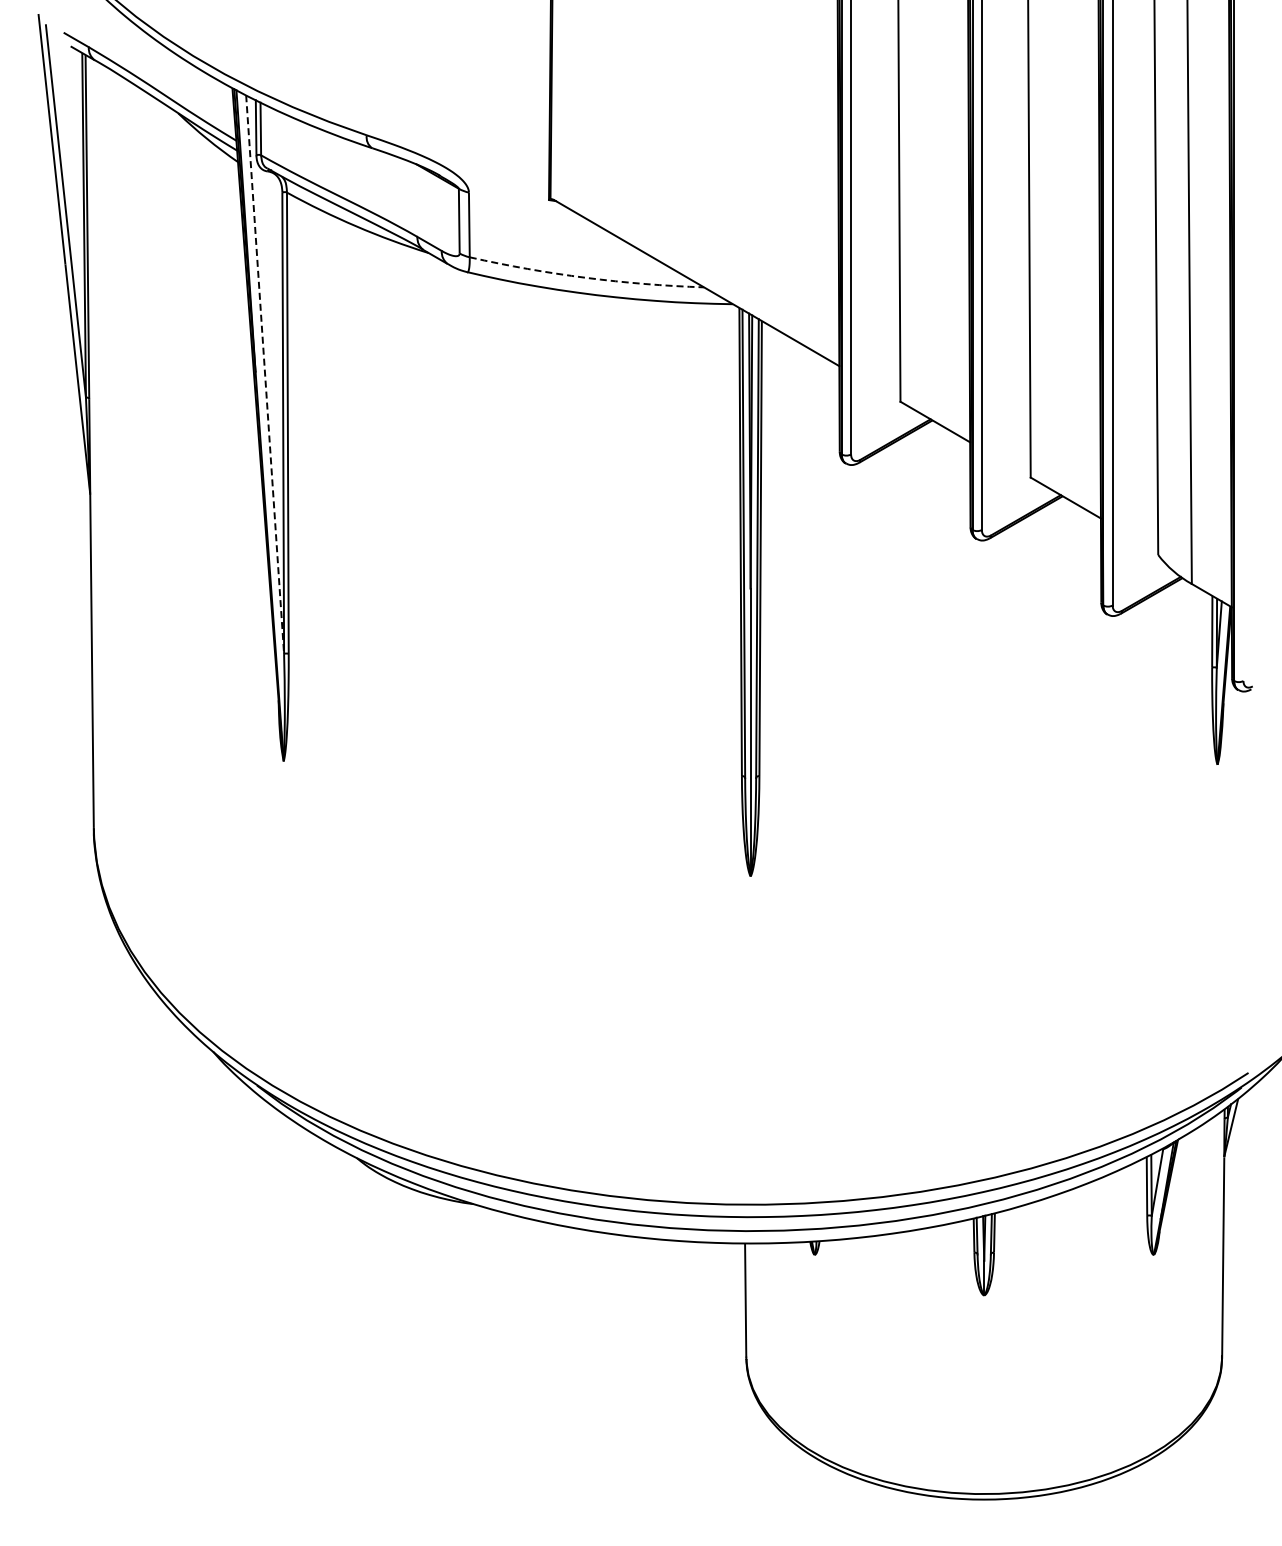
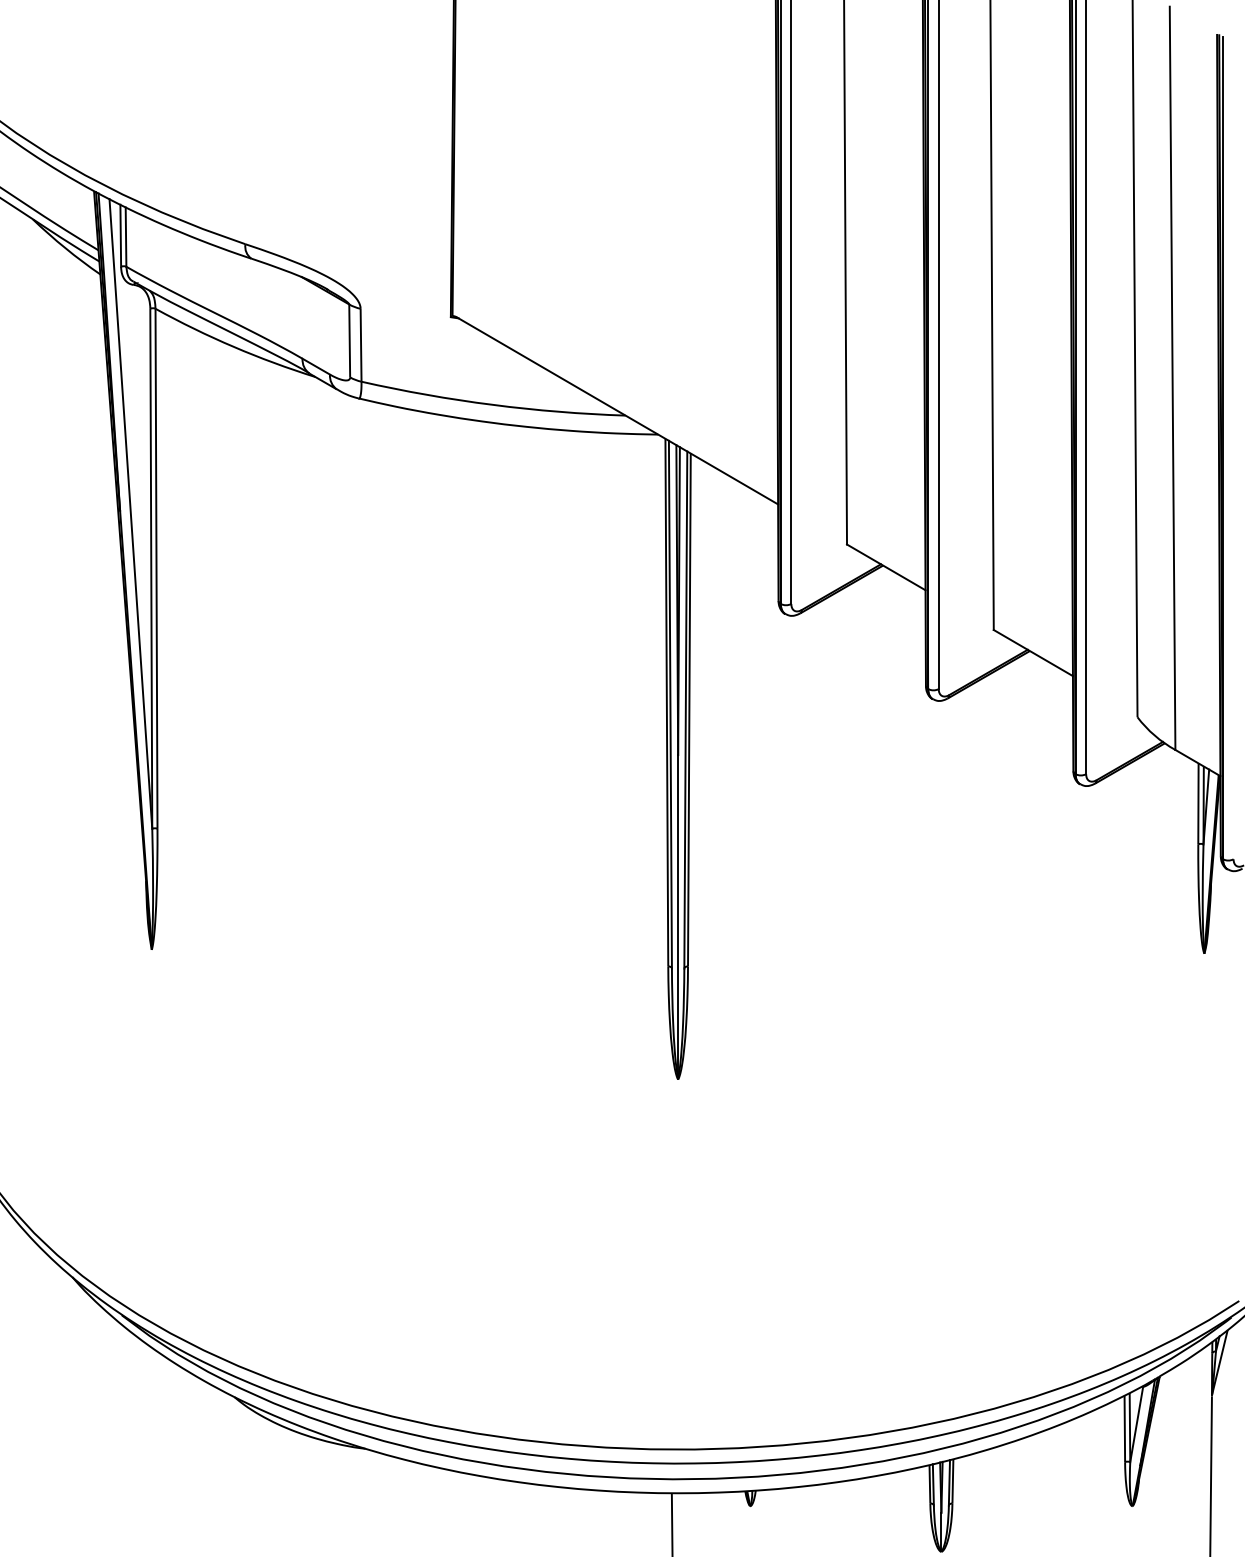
arc: (586, 277) -> (493, 404), dashed -> solid
line: (265, 375) -> (131, 514), dashed -> solid

